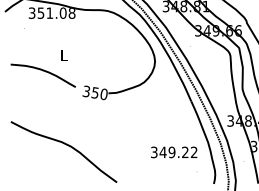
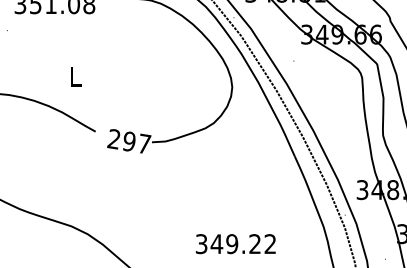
text: (95, 93) -> (129, 142), 350 -> 297
text: (174, 152) -> (236, 244), moved

